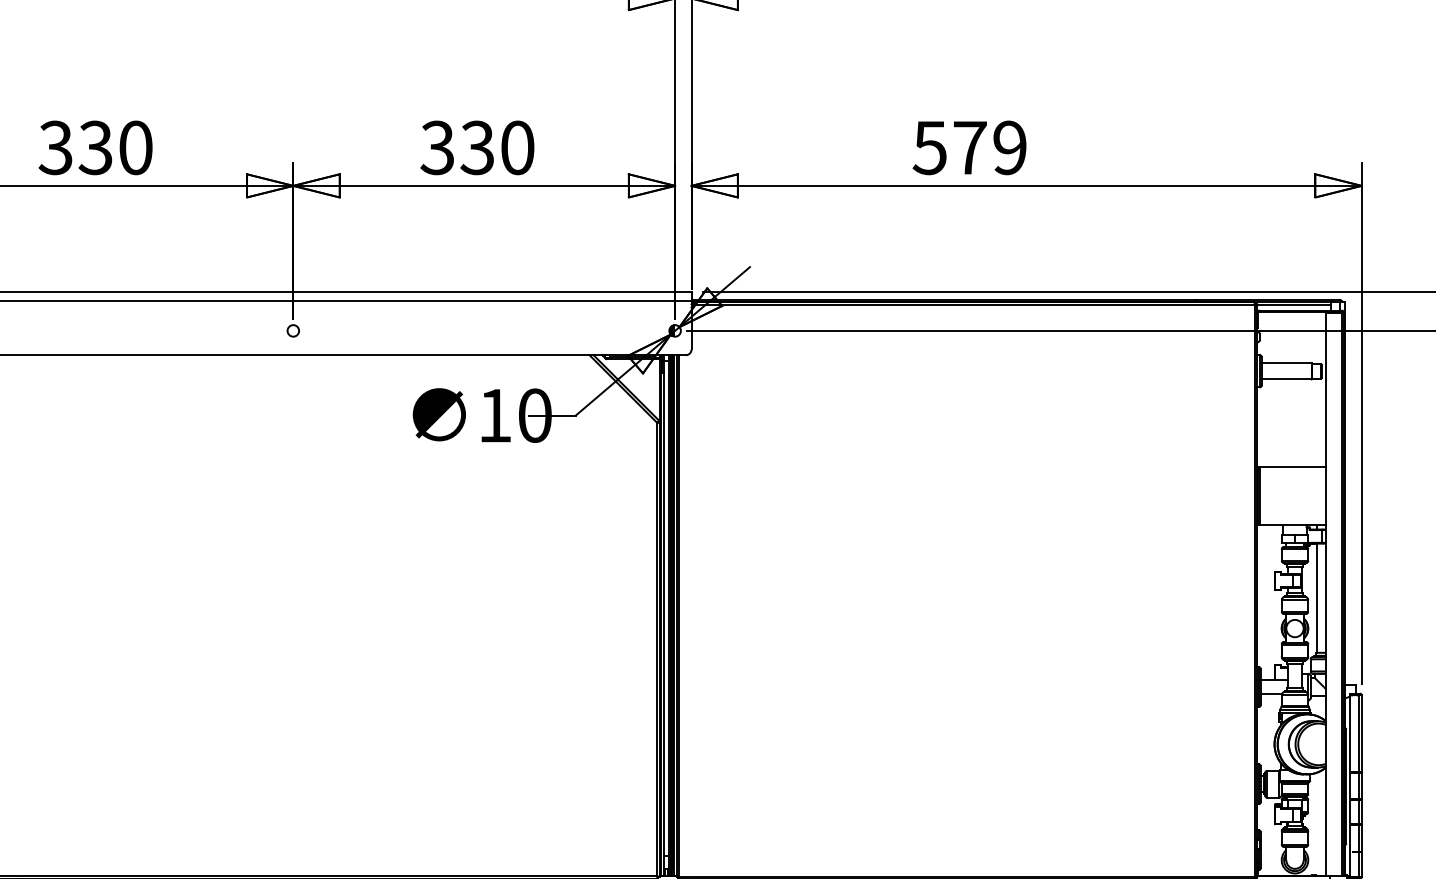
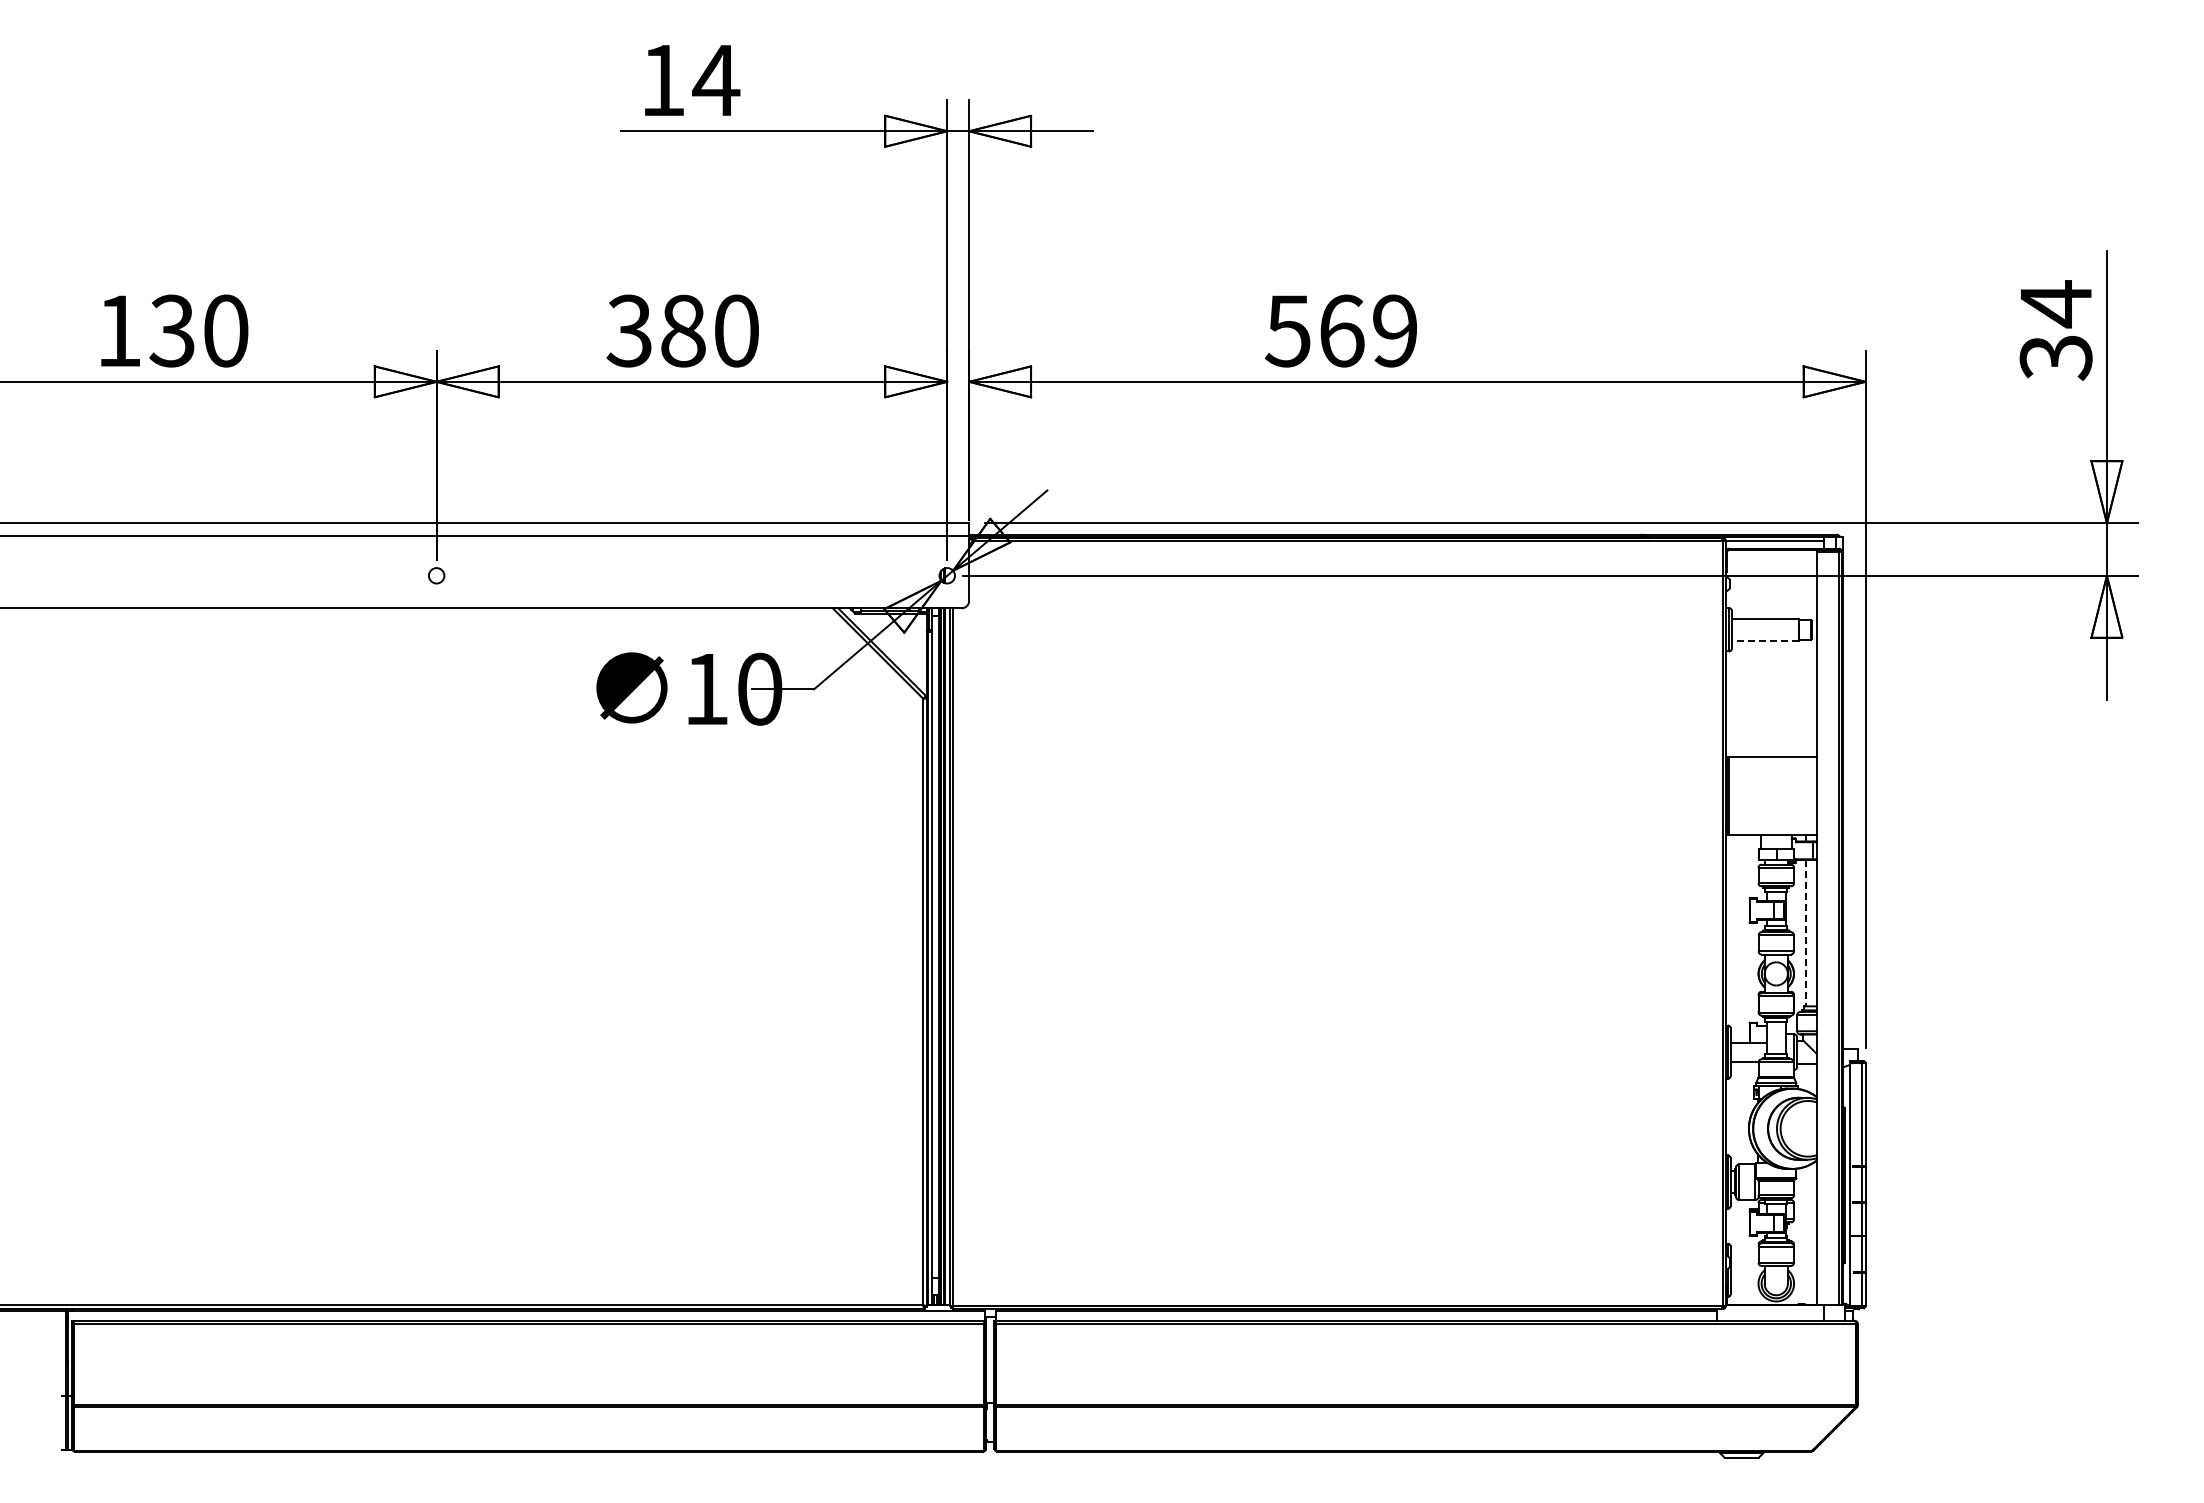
text: (54, 147) -> (117, 330), 330 -> 130
text: (477, 147) -> (682, 330), 330 -> 380
text: (970, 147) -> (1342, 330), 579 -> 569
line: (1286, 379) -> (1764, 640), solid -> dashed
line: (1316, 598) -> (1805, 933), solid -> dashed

